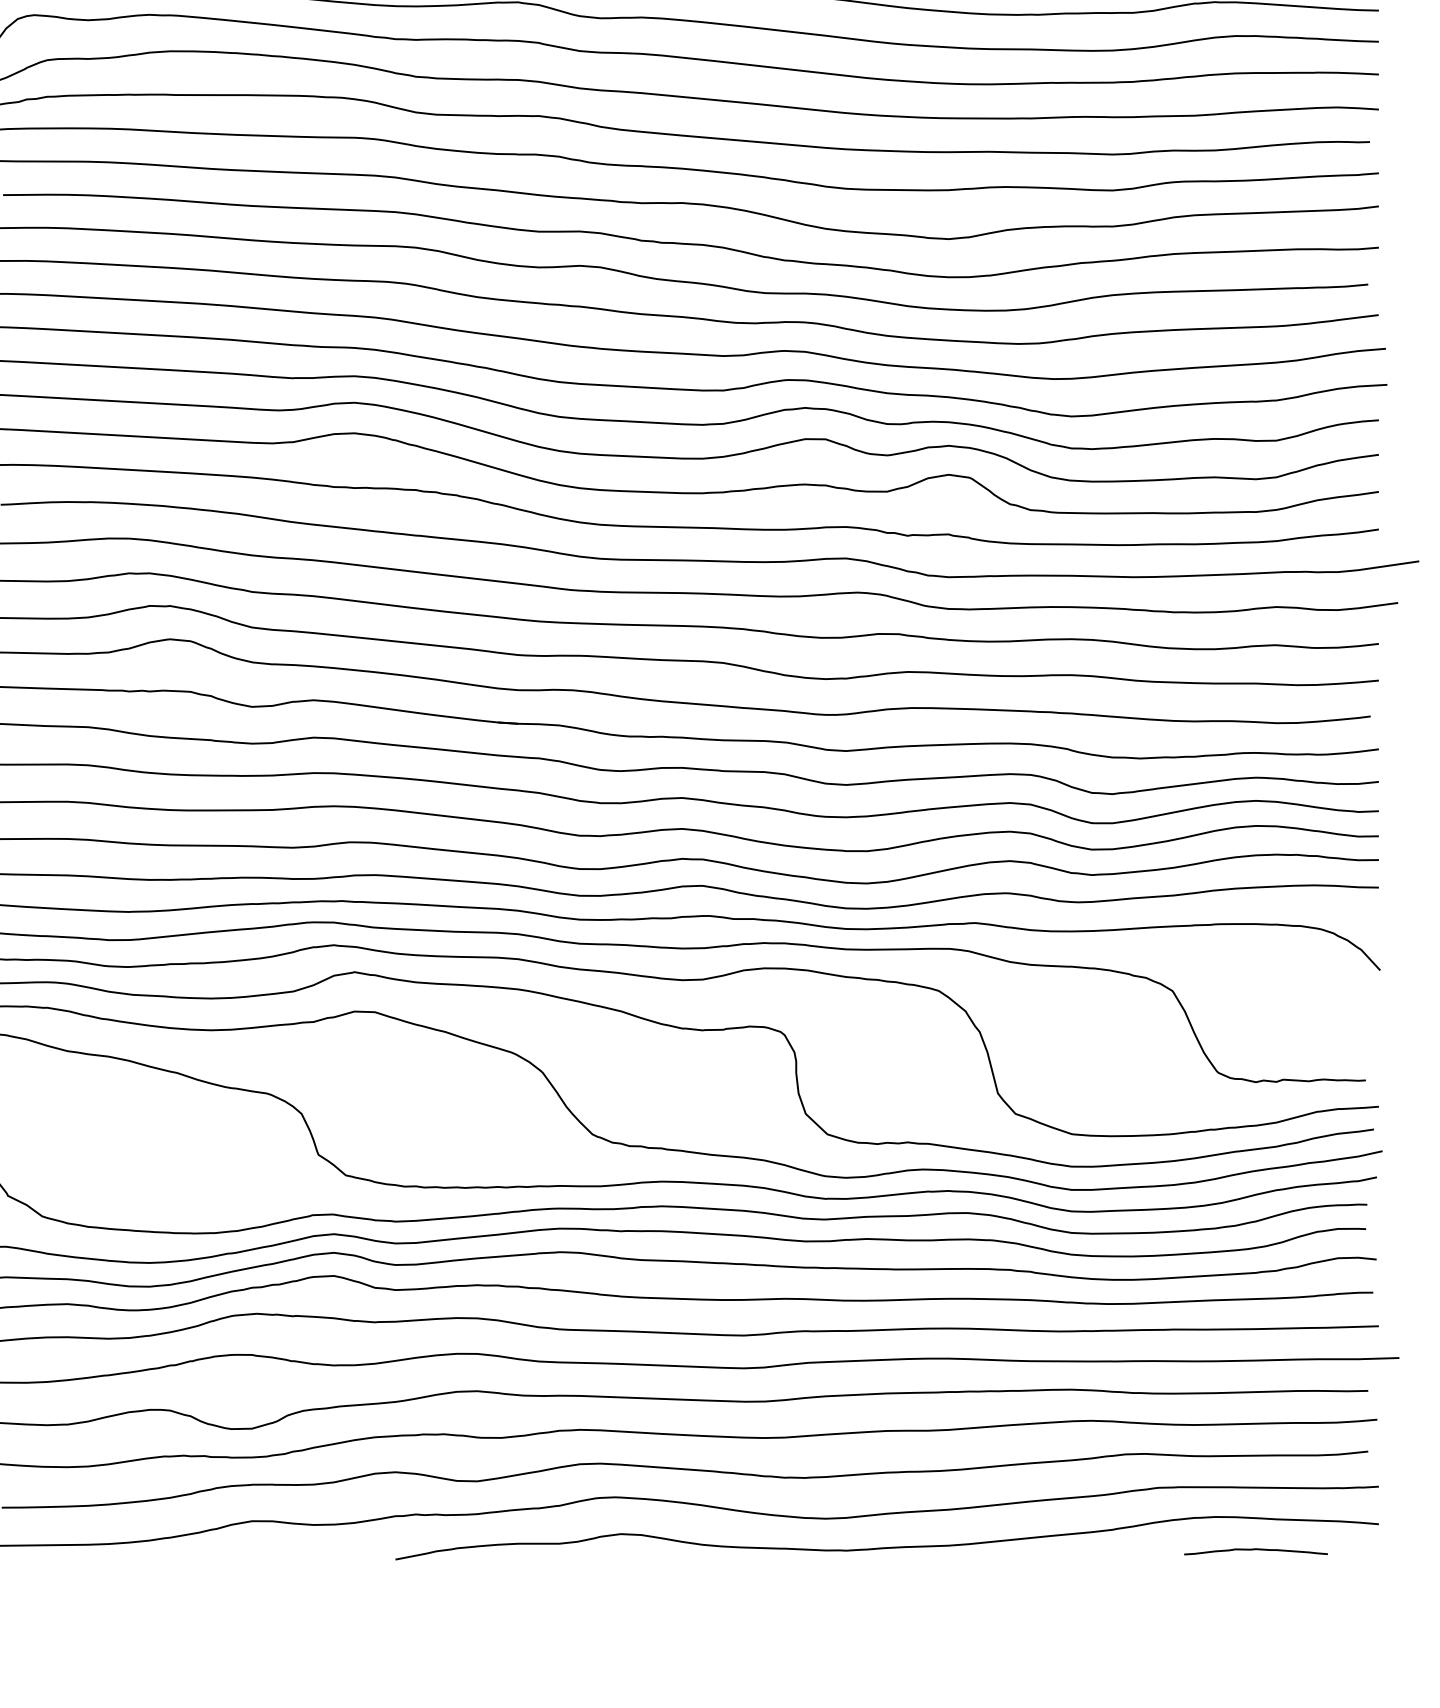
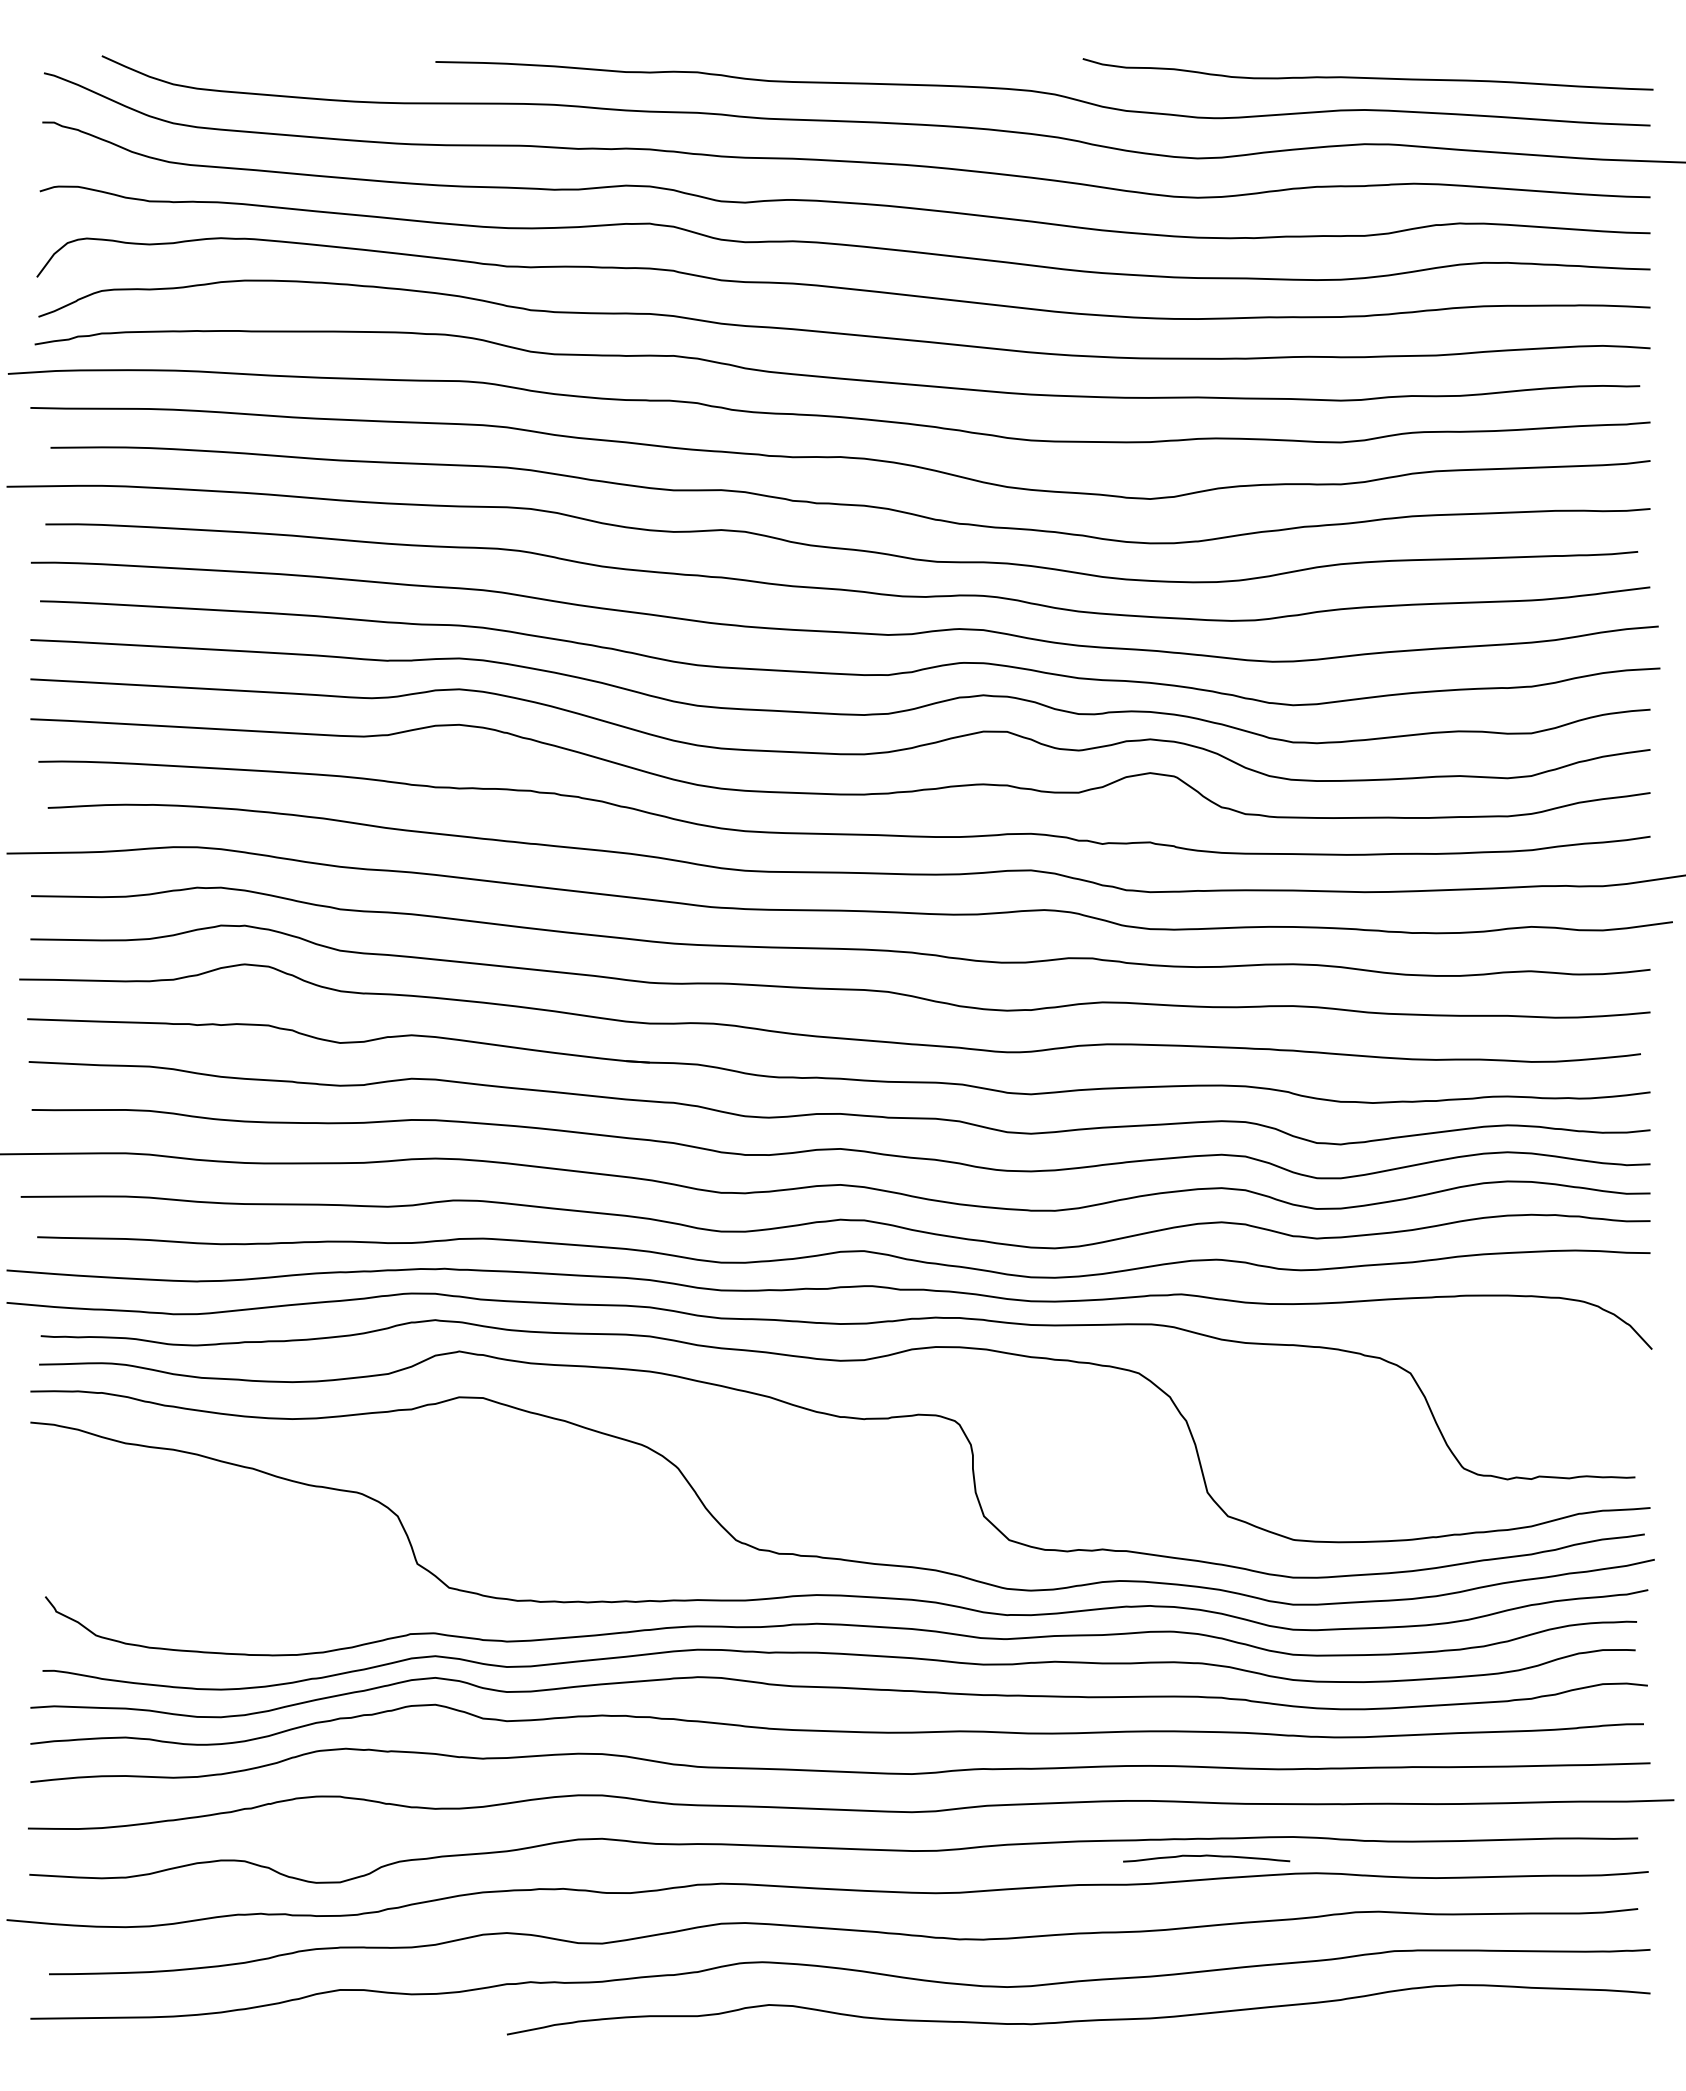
curve: (1255, 1550) -> (1206, 1856), moved

